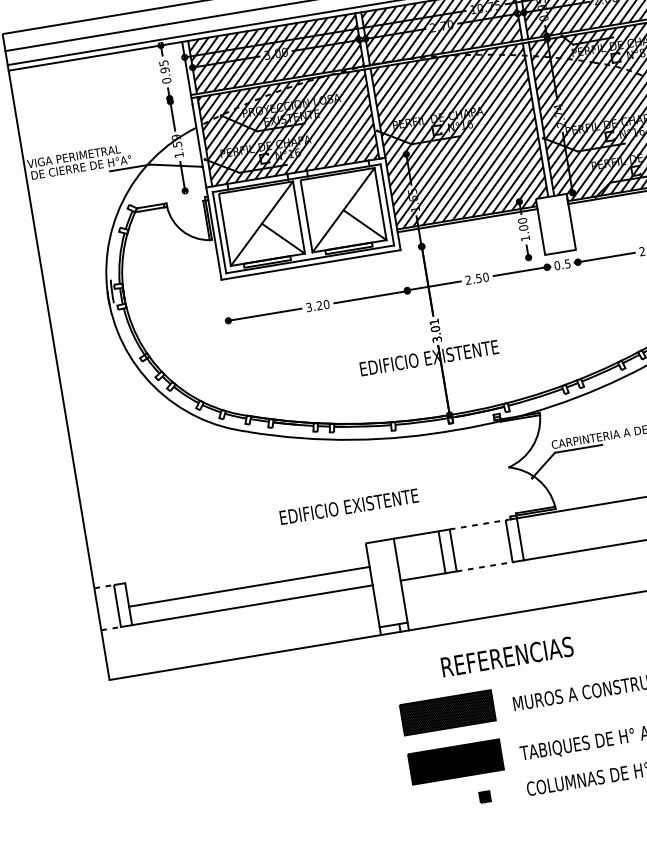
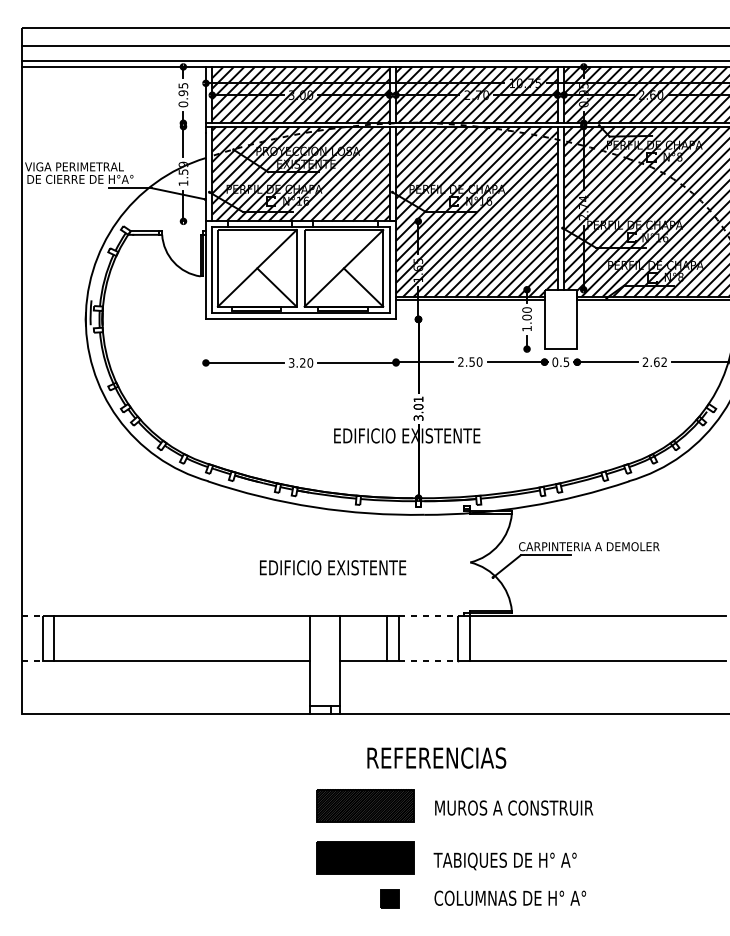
text: (349, 506) -> (333, 567), moved
line: (248, 586) -> (181, 616), moved
part: (484, 796) -> (389, 898), size x1.67

